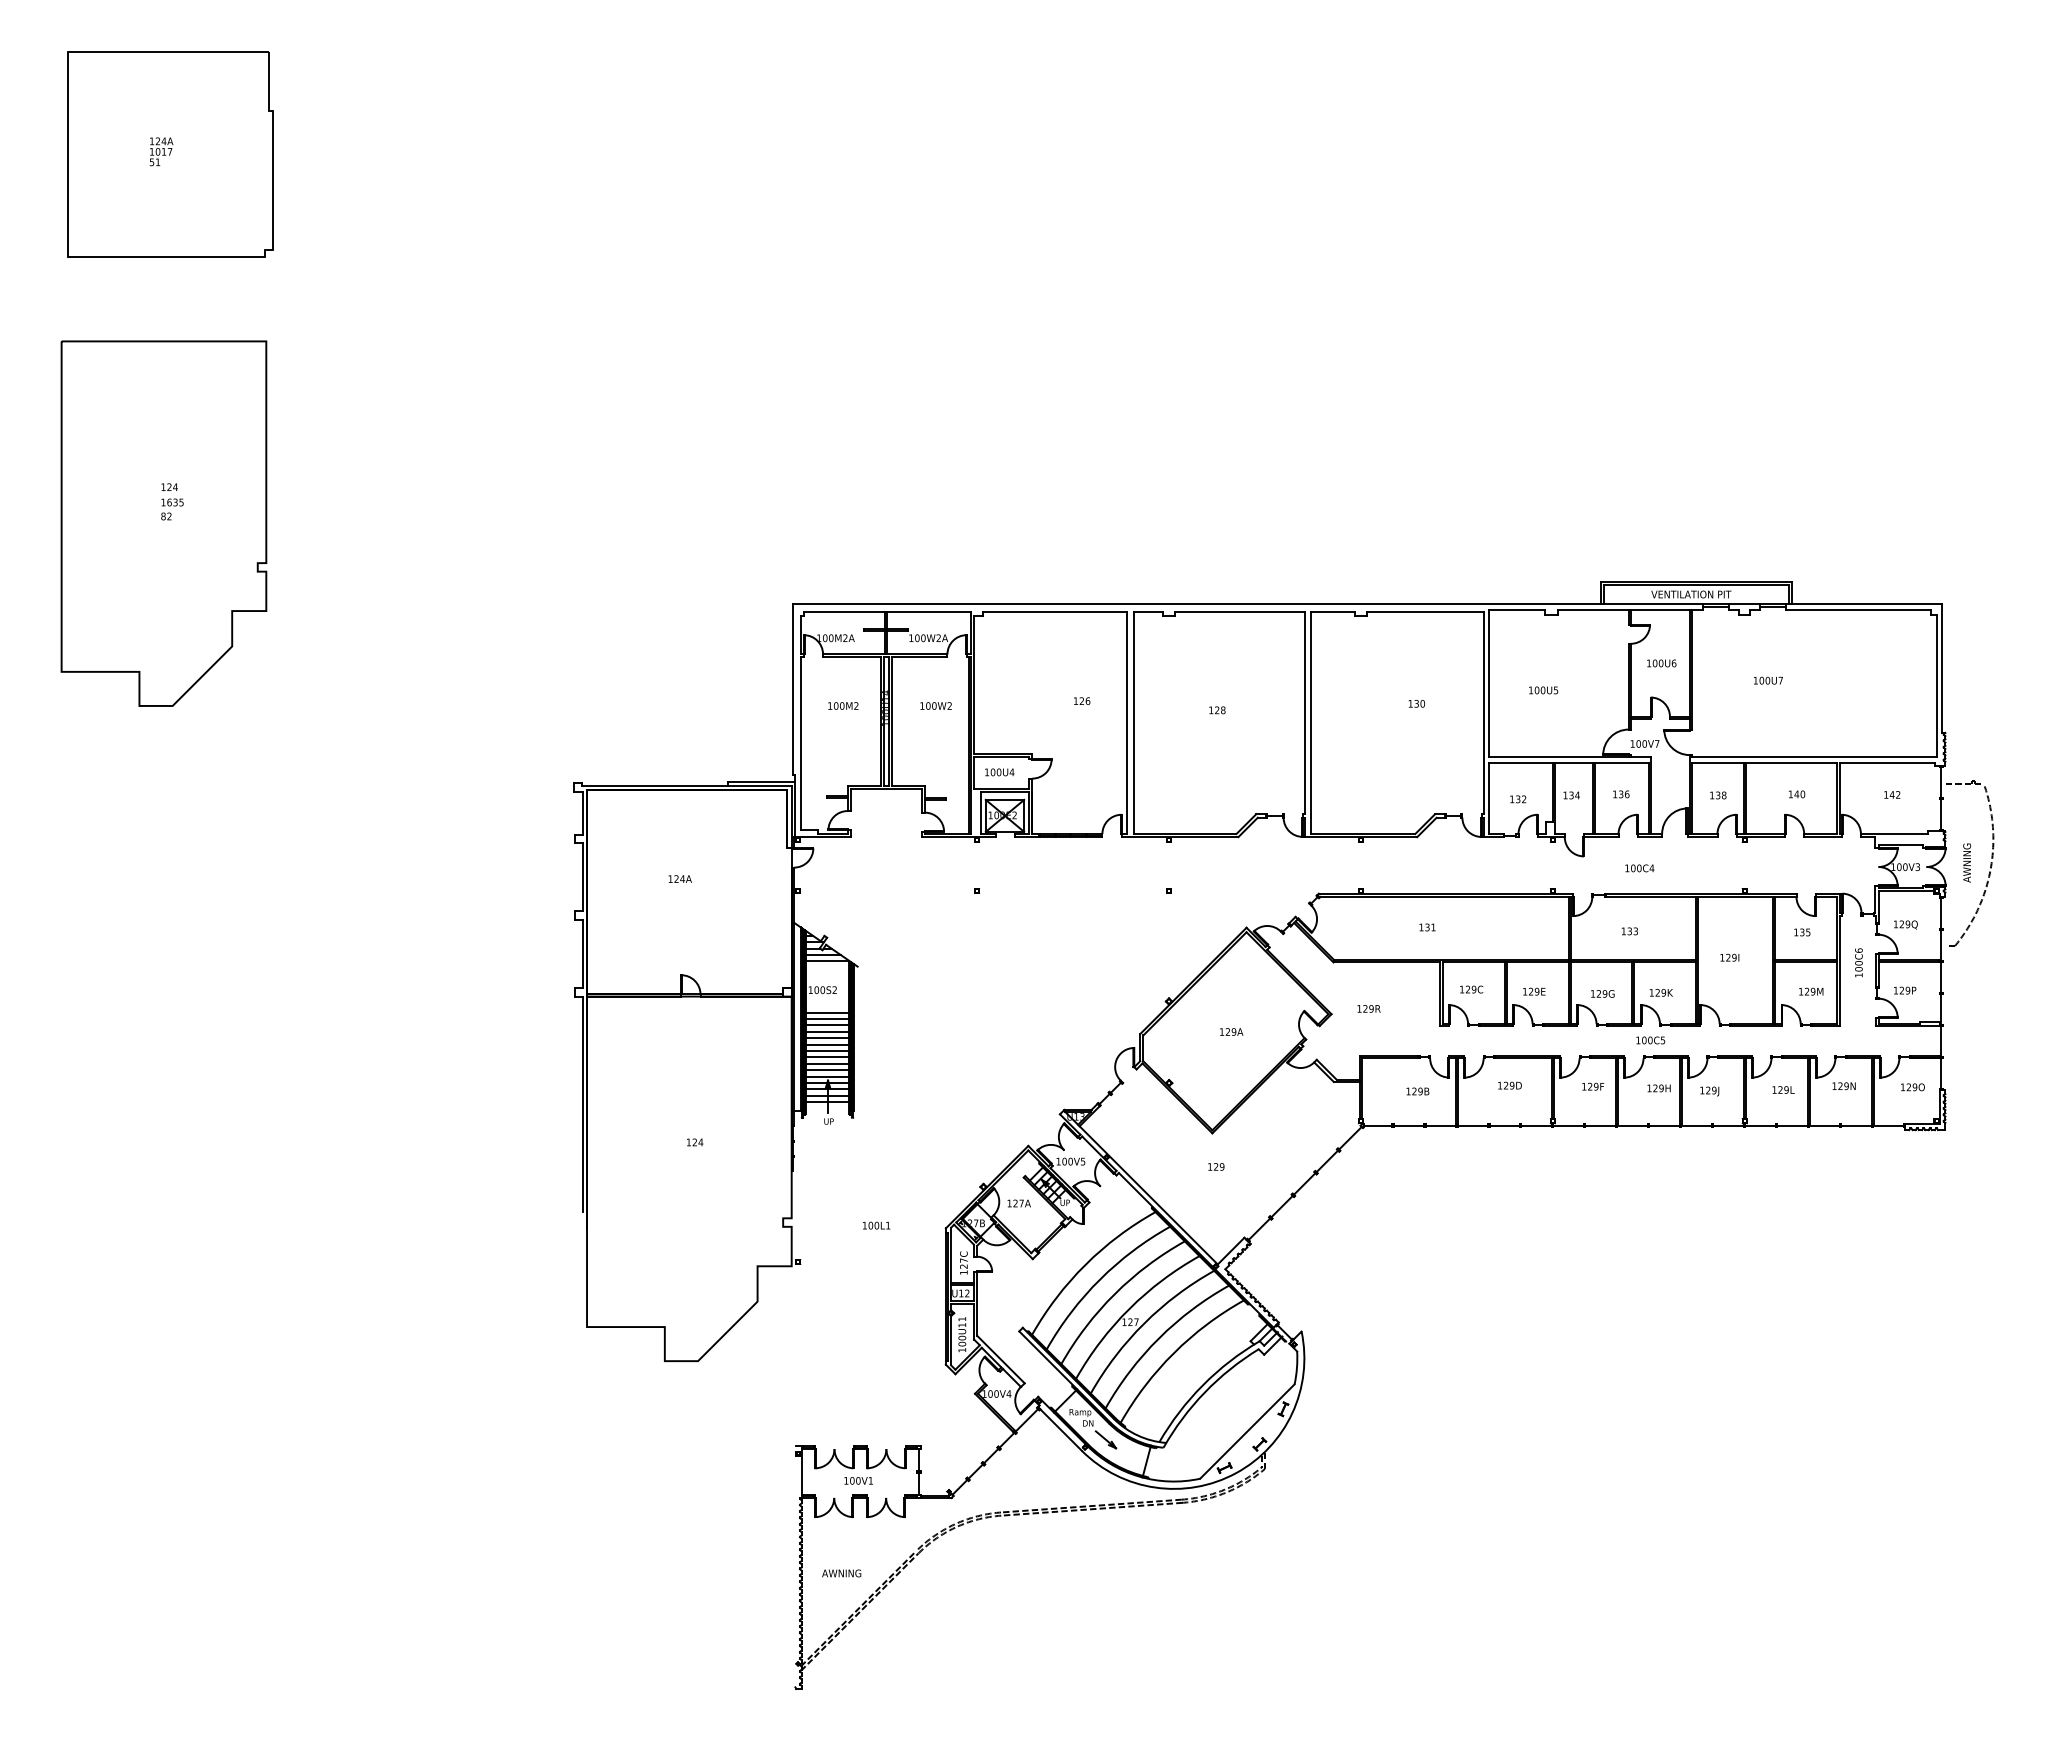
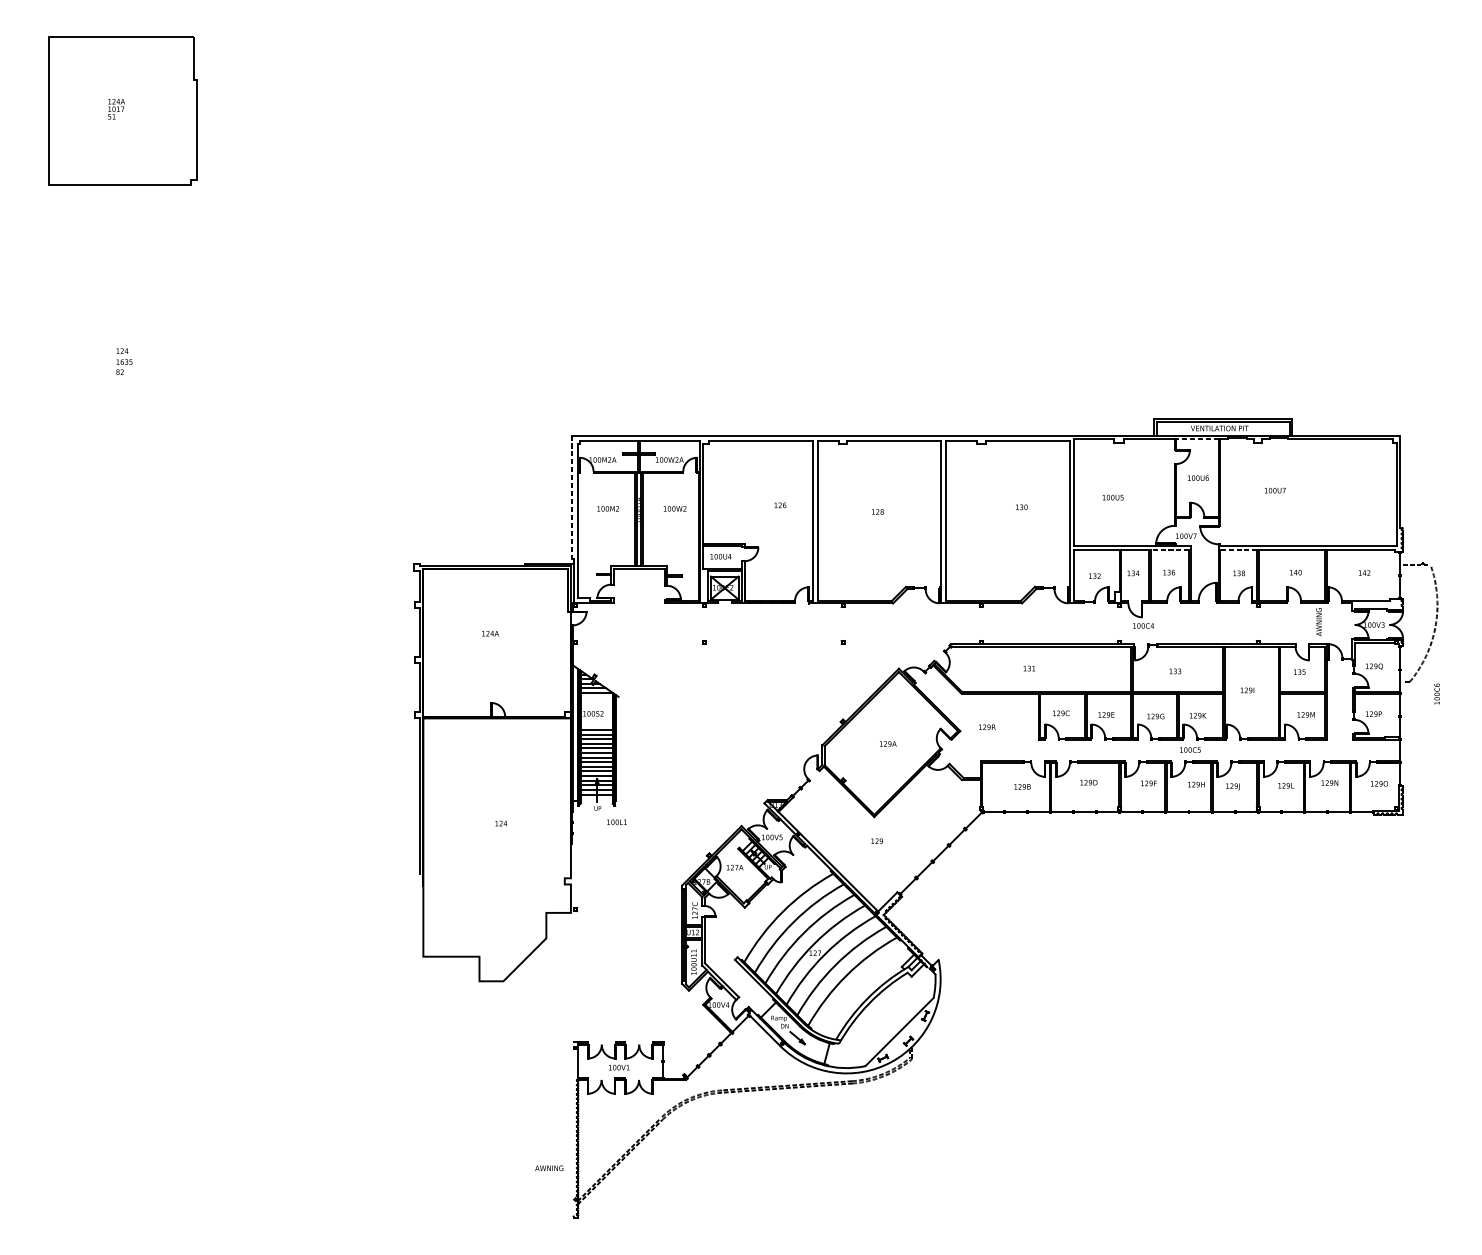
part: (163, 523) -> (117, 377), removed
line: (1659, 609) -> (1196, 439), solid -> dashed
line: (792, 690) -> (571, 497), solid -> dashed
line: (1622, 762) -> (1170, 549), solid -> dashed
line: (1717, 762) -> (1238, 549), solid -> dashed
text: (1966, 862) -> (1318, 621), moved
text: (1639, 868) -> (1143, 626), moved
text: (1858, 962) -> (1436, 693), moved
text: (876, 1225) -> (616, 822), moved
text: (841, 1573) -> (549, 1168), moved

